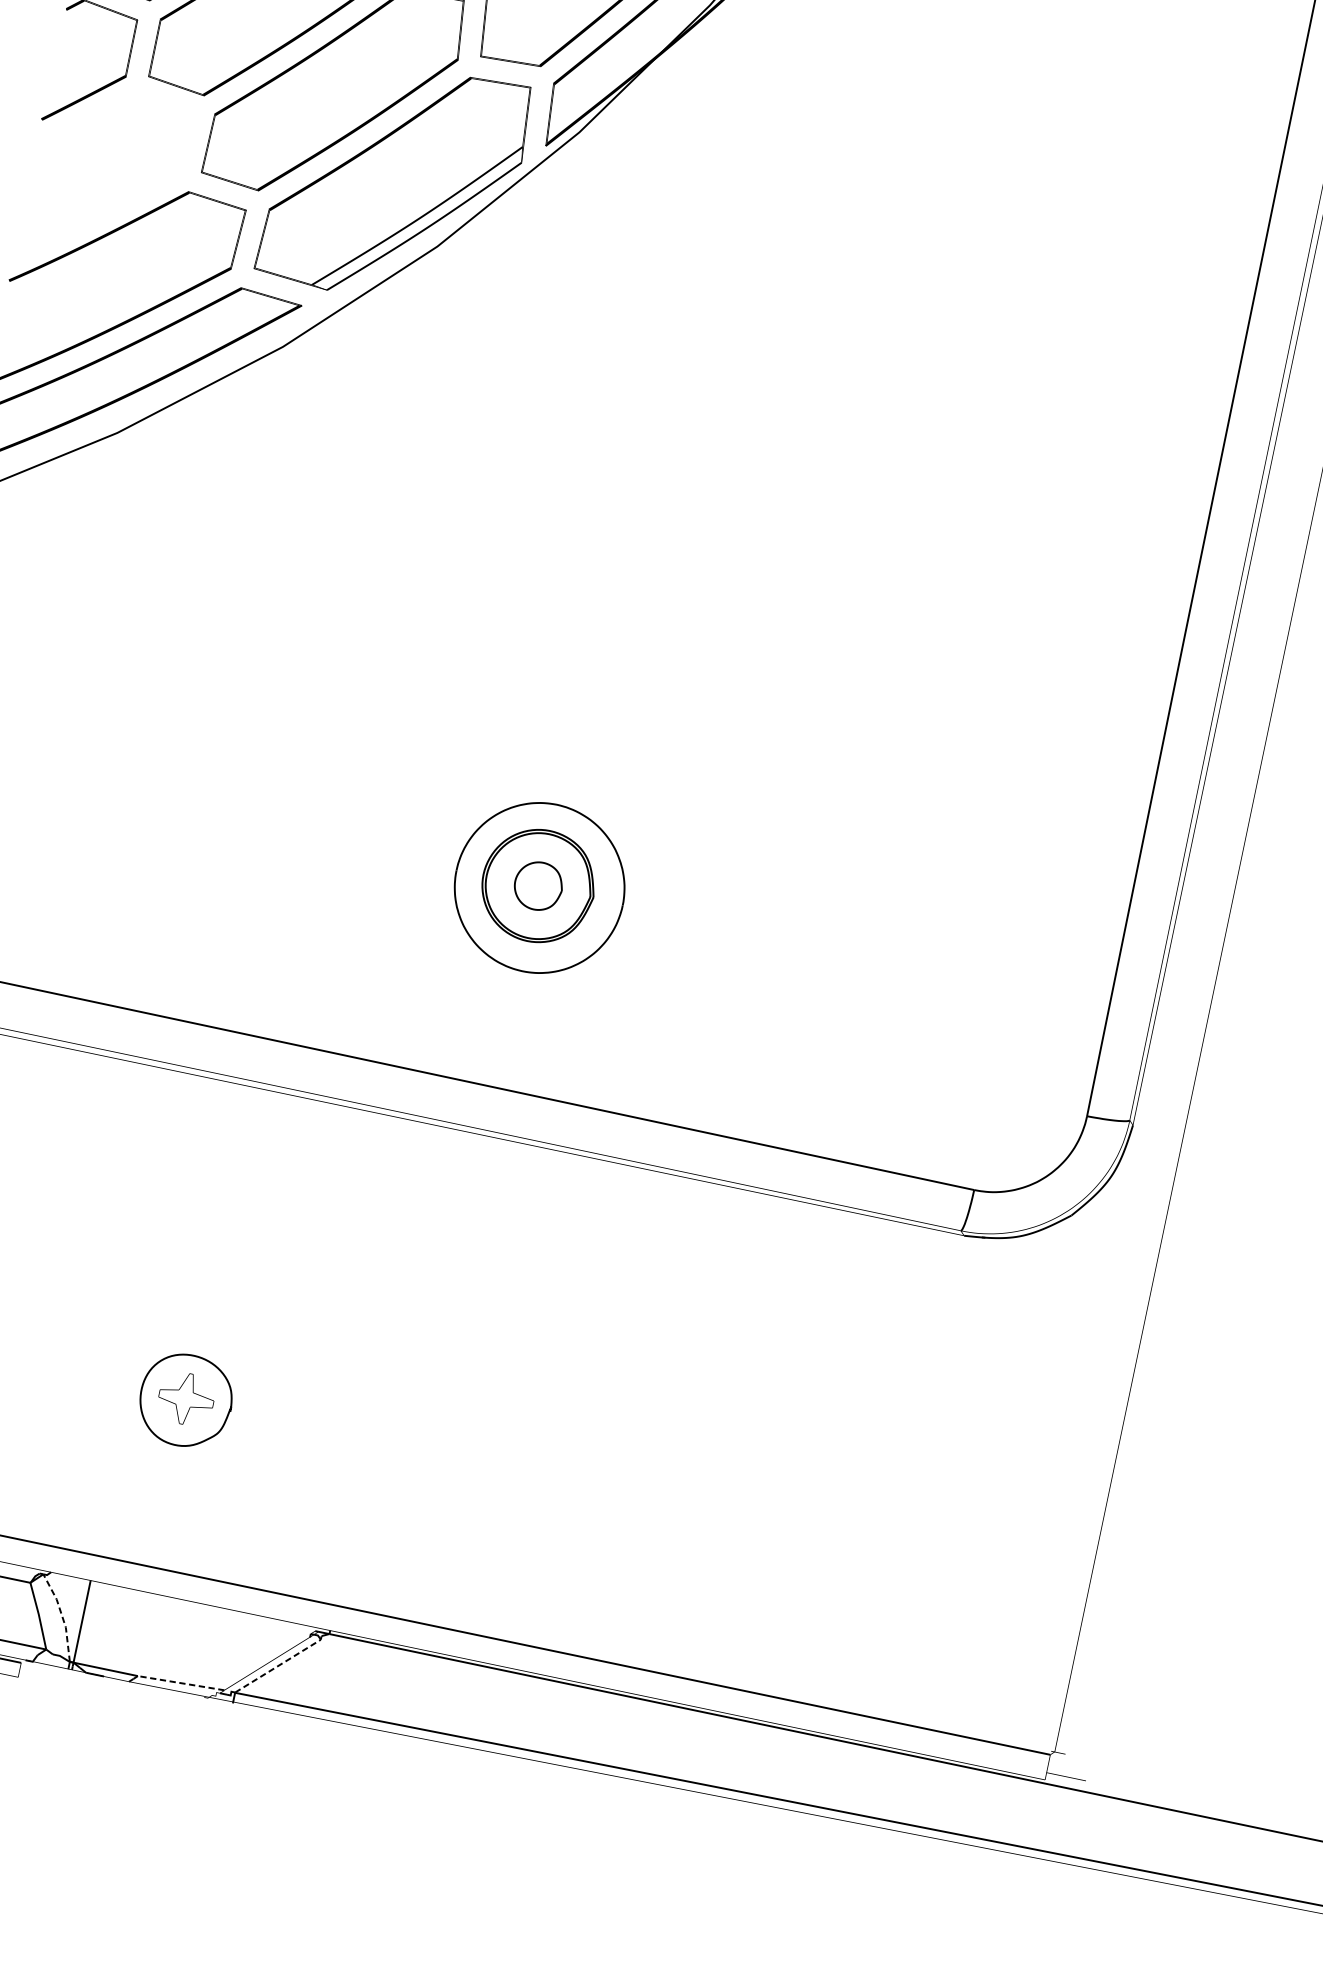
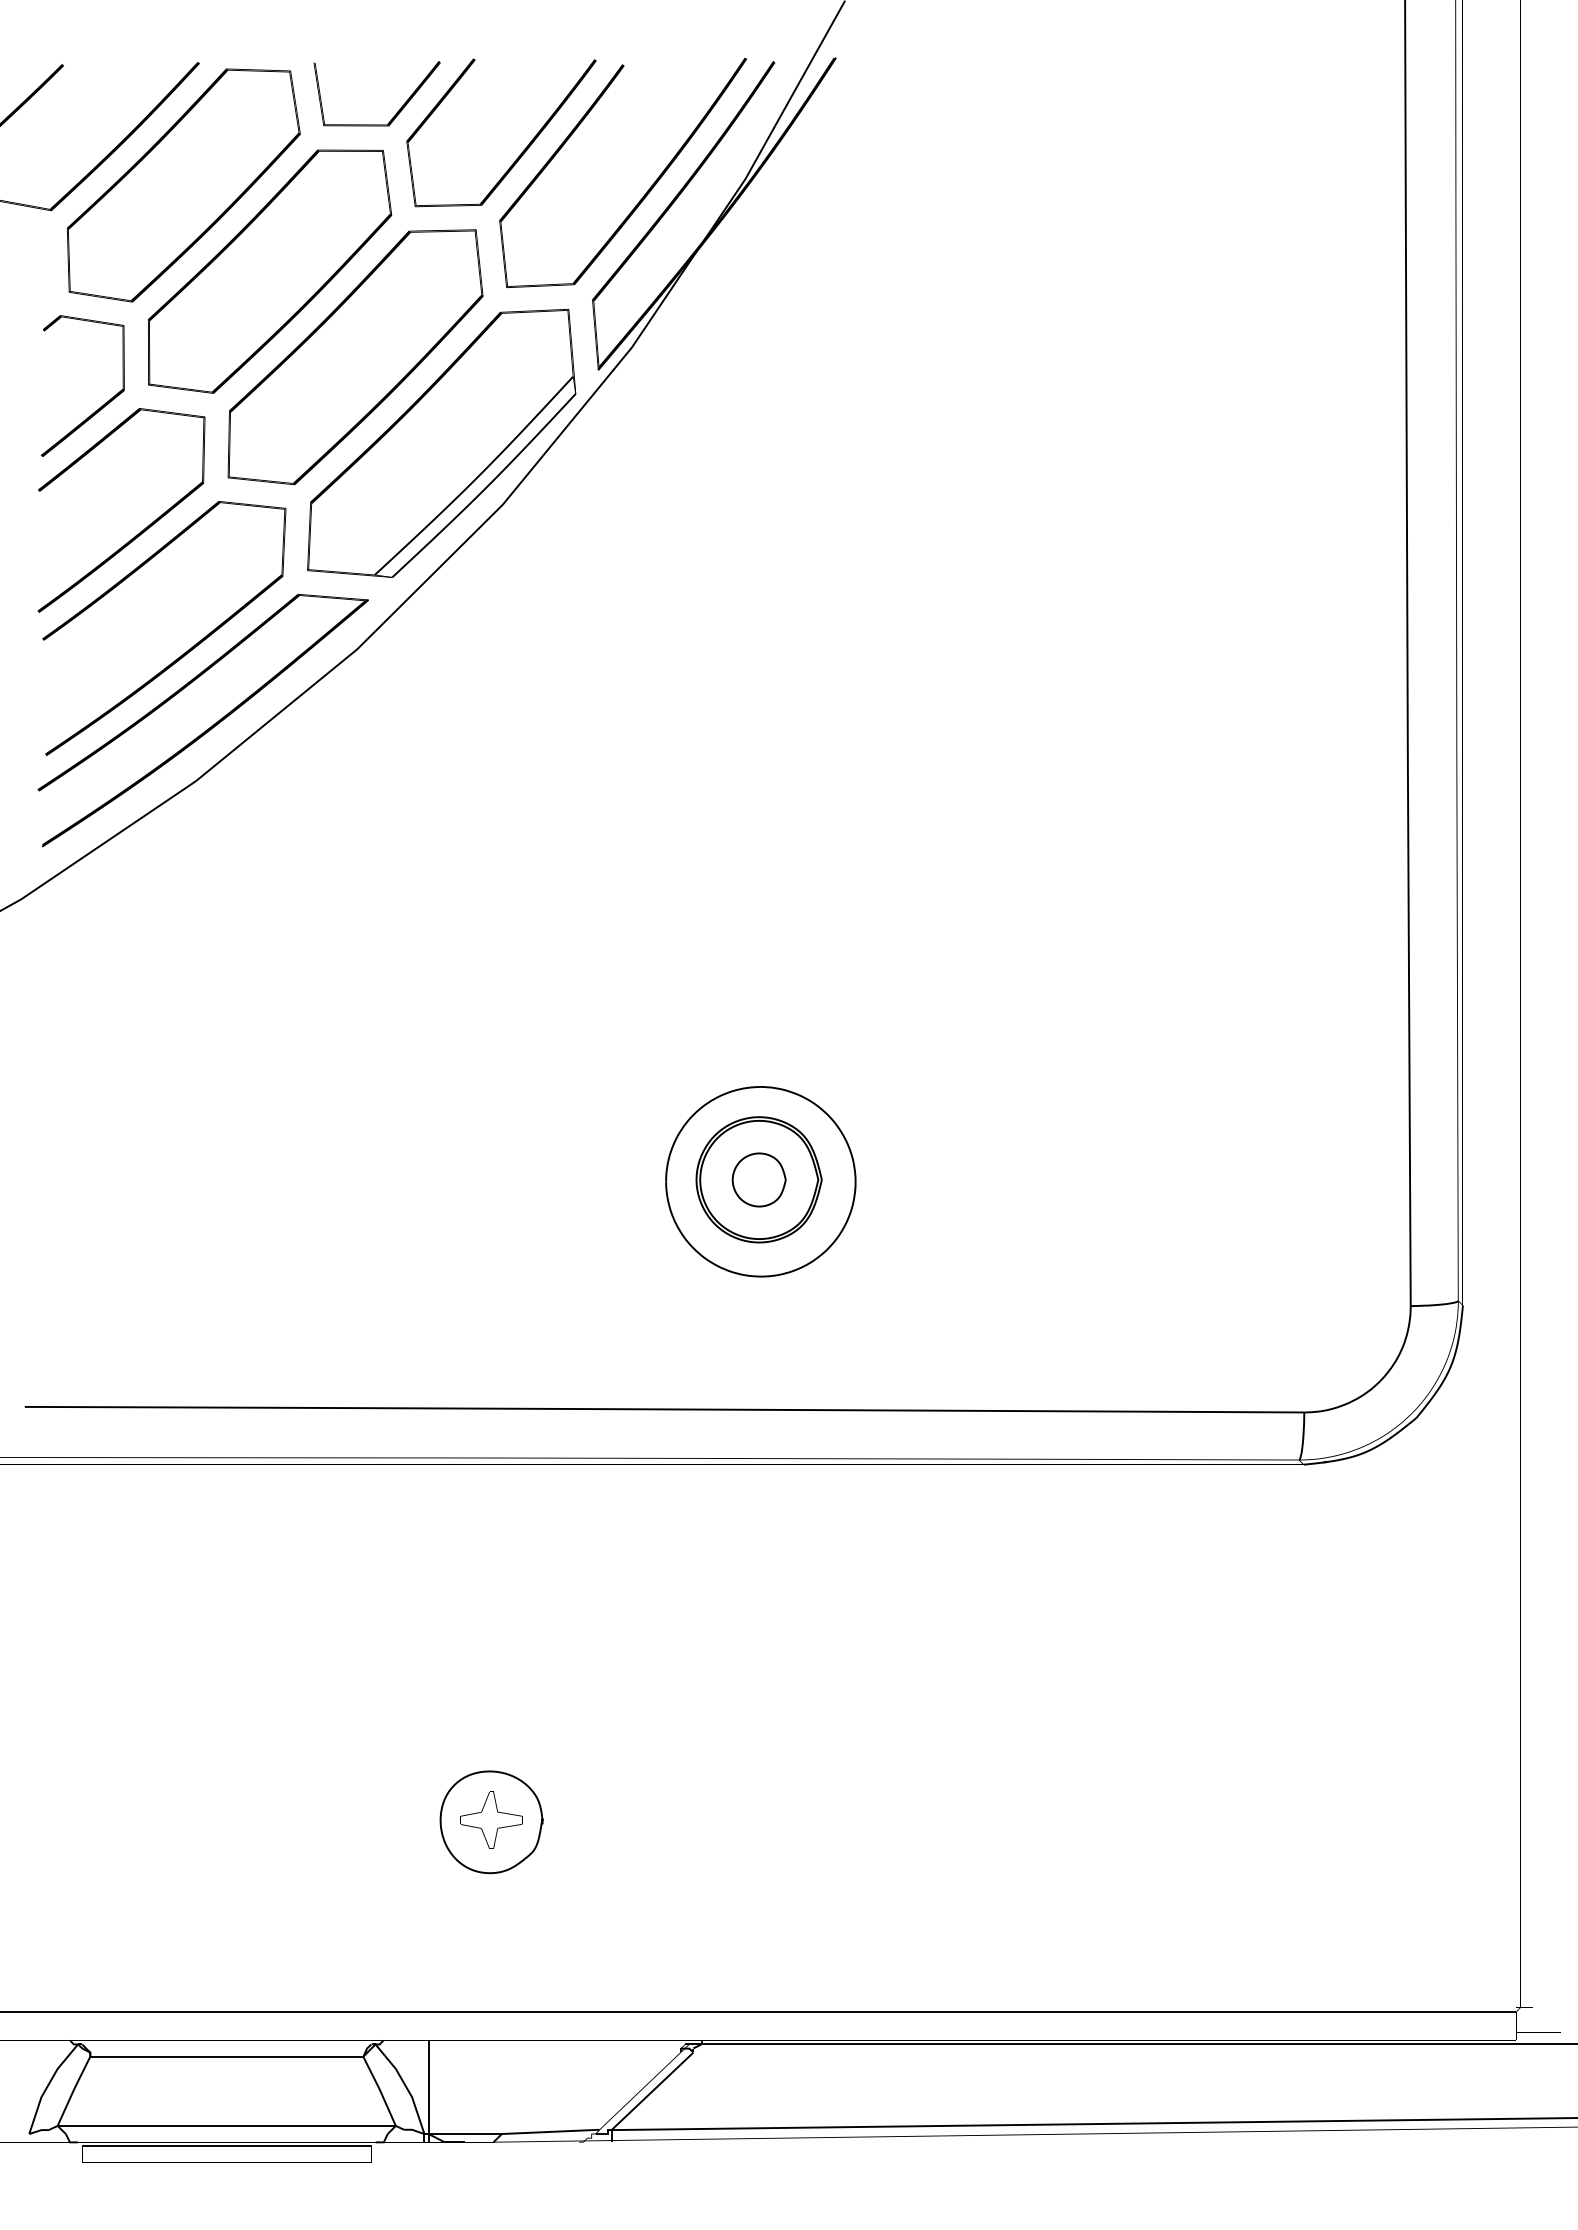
part: (115, 203) -> (141, 530), added
line: (61, 1616) -> (405, 2086), dashed -> solid
line: (278, 1665) -> (653, 2090), dashed -> solid
line: (180, 1682) -> (550, 2131), dashed -> solid

